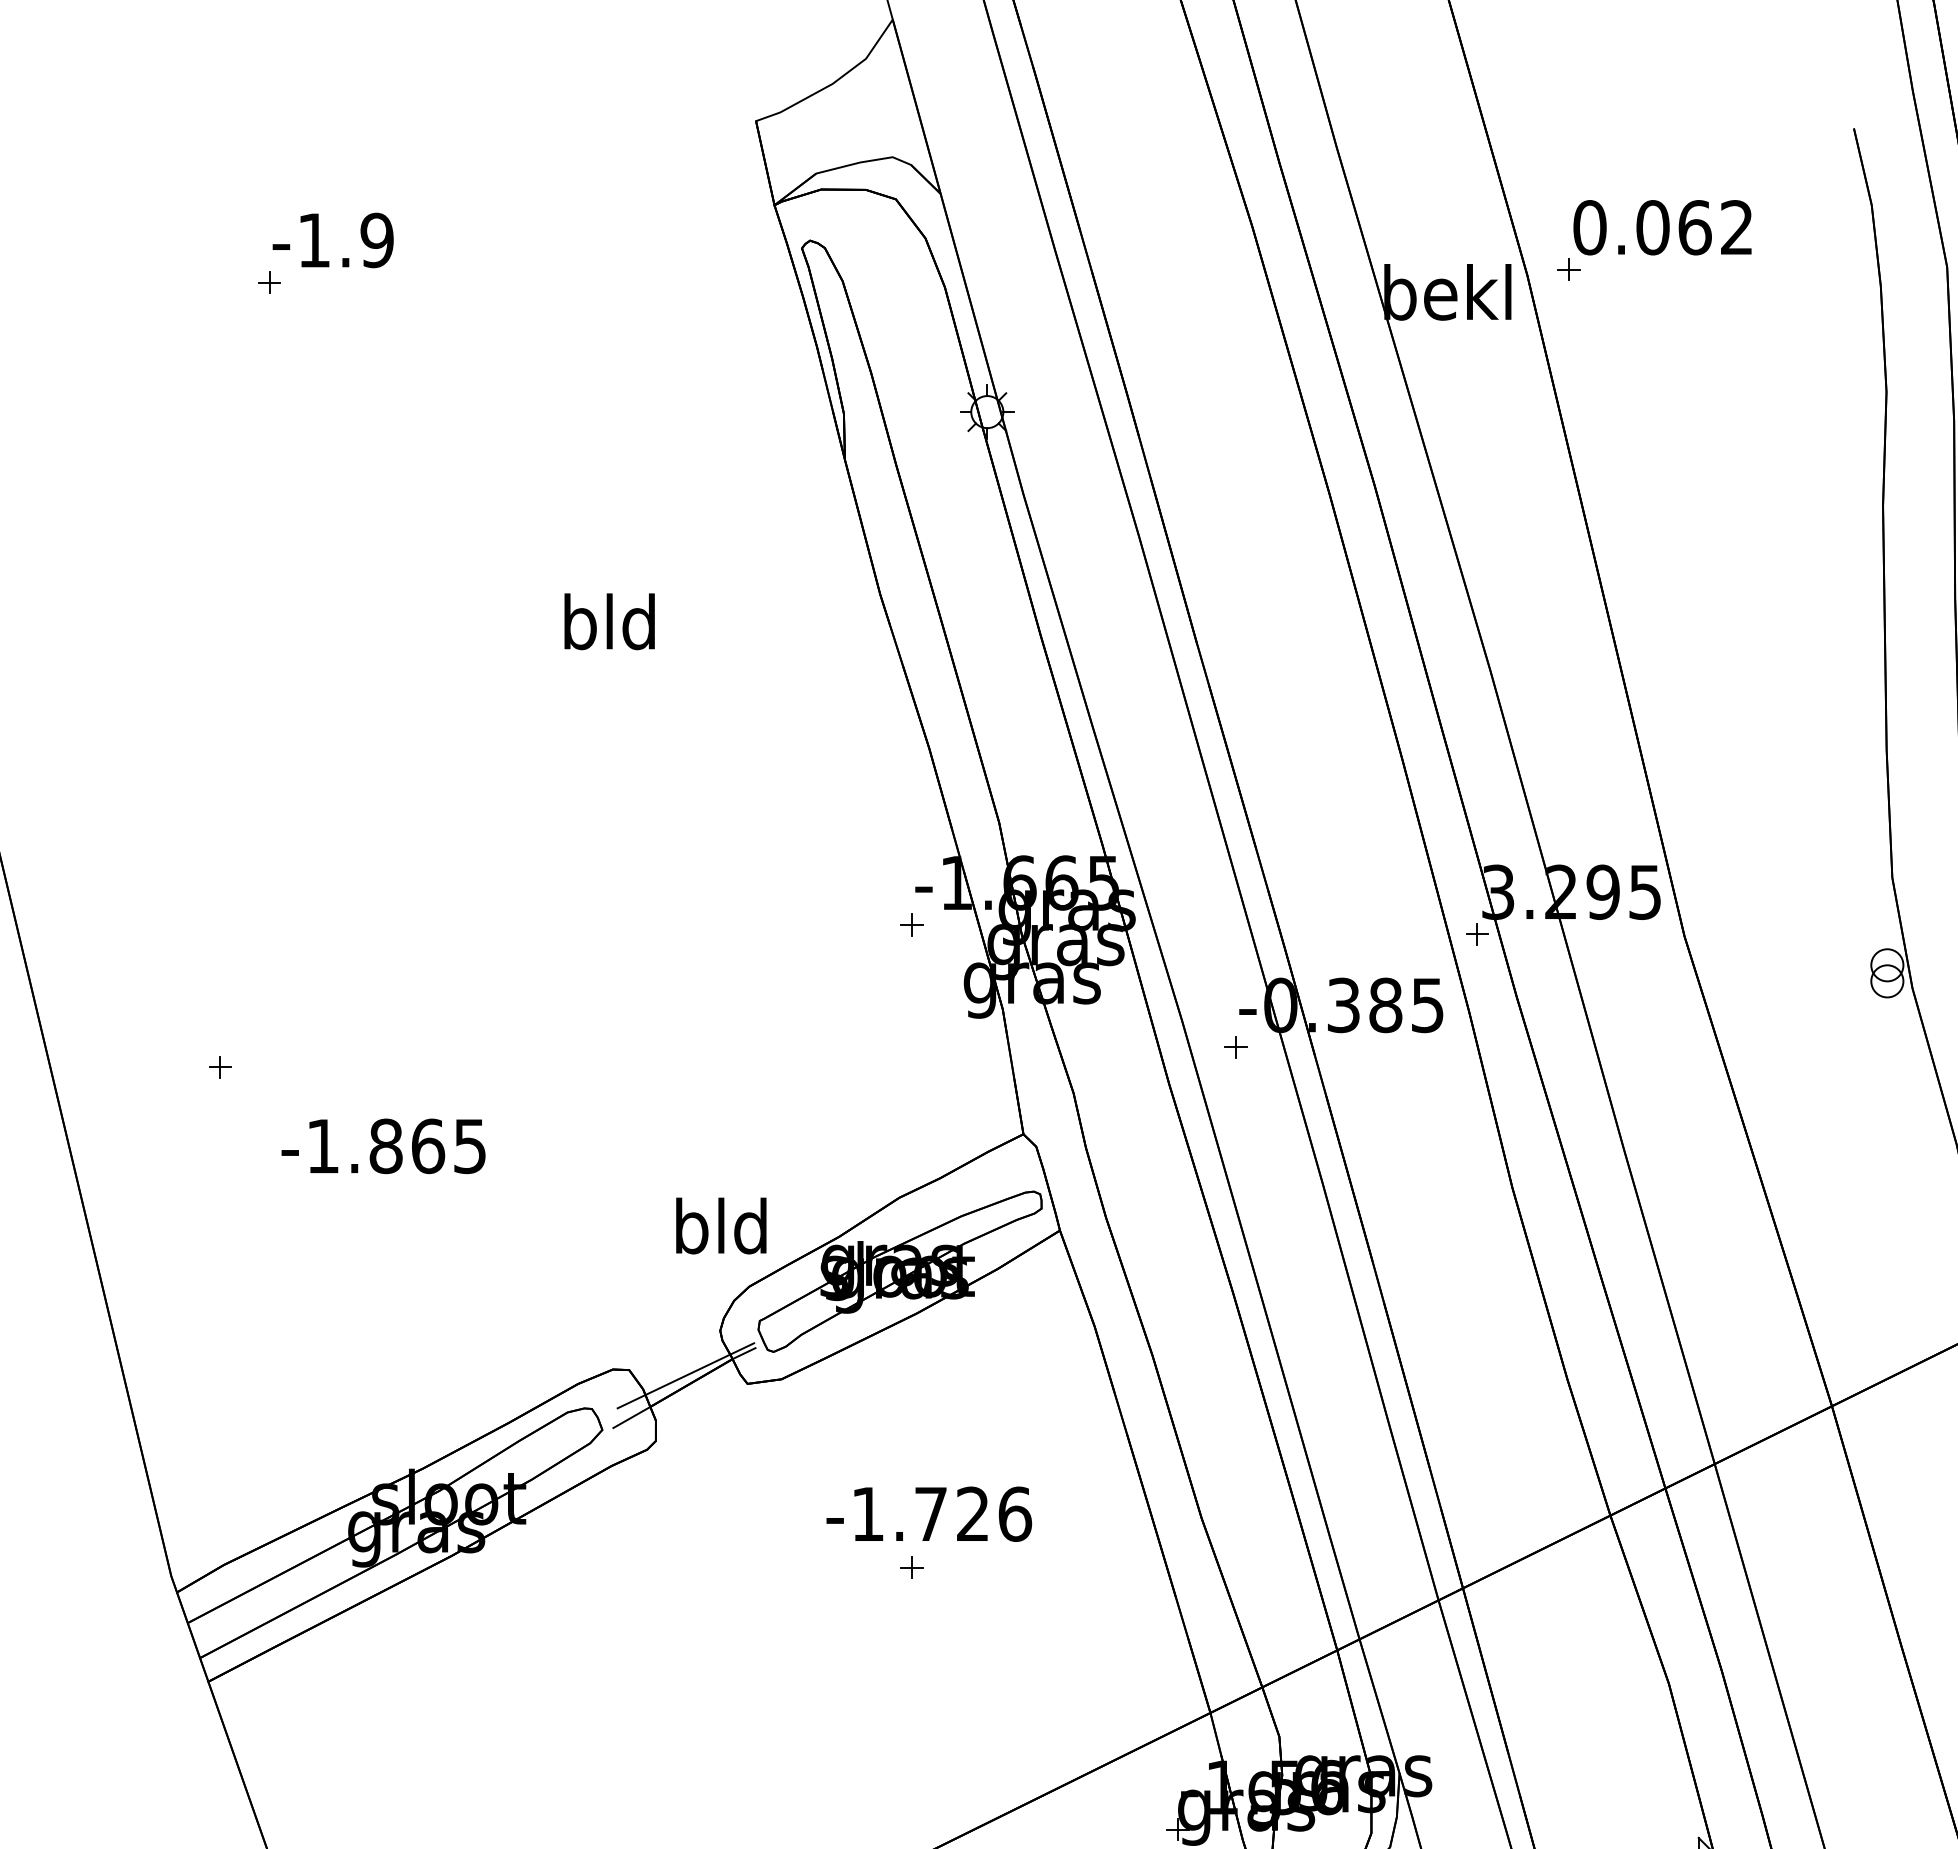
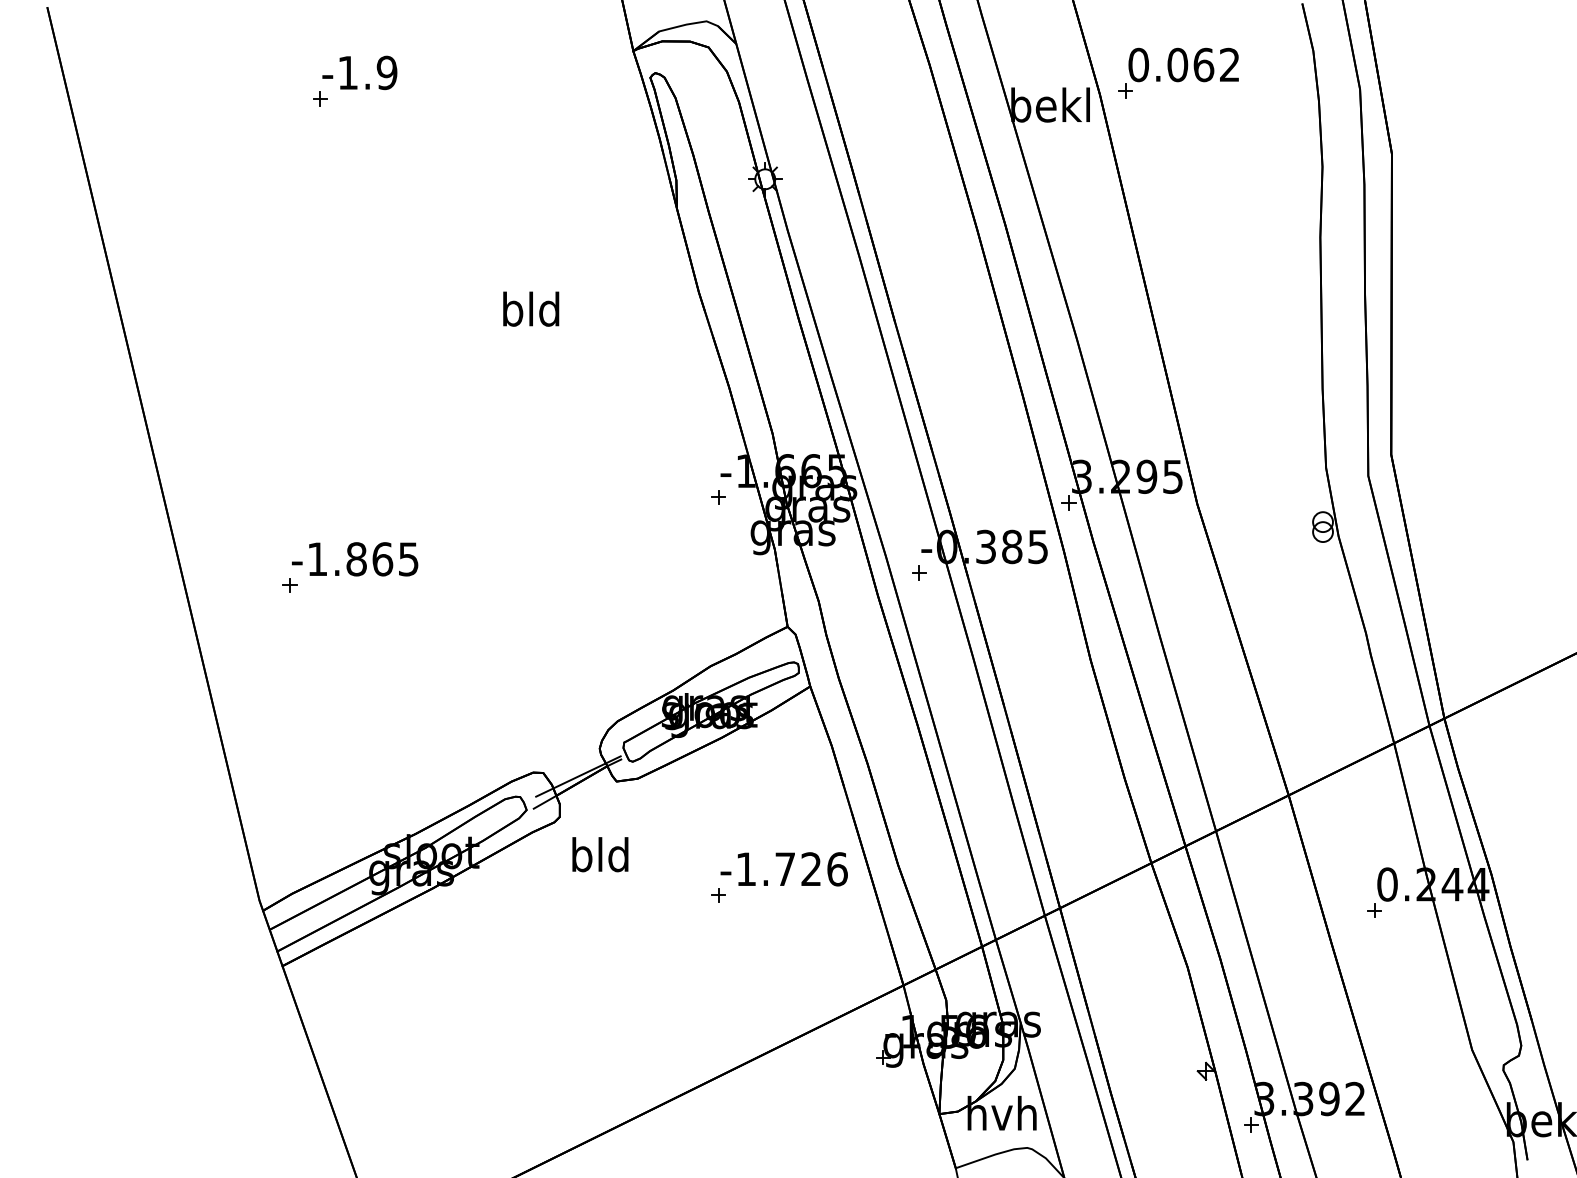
text: (384, 1146) -> (355, 559), moved
text: (721, 1225) -> (600, 854), moved
text: (928, 1514) -> (783, 869), moved

